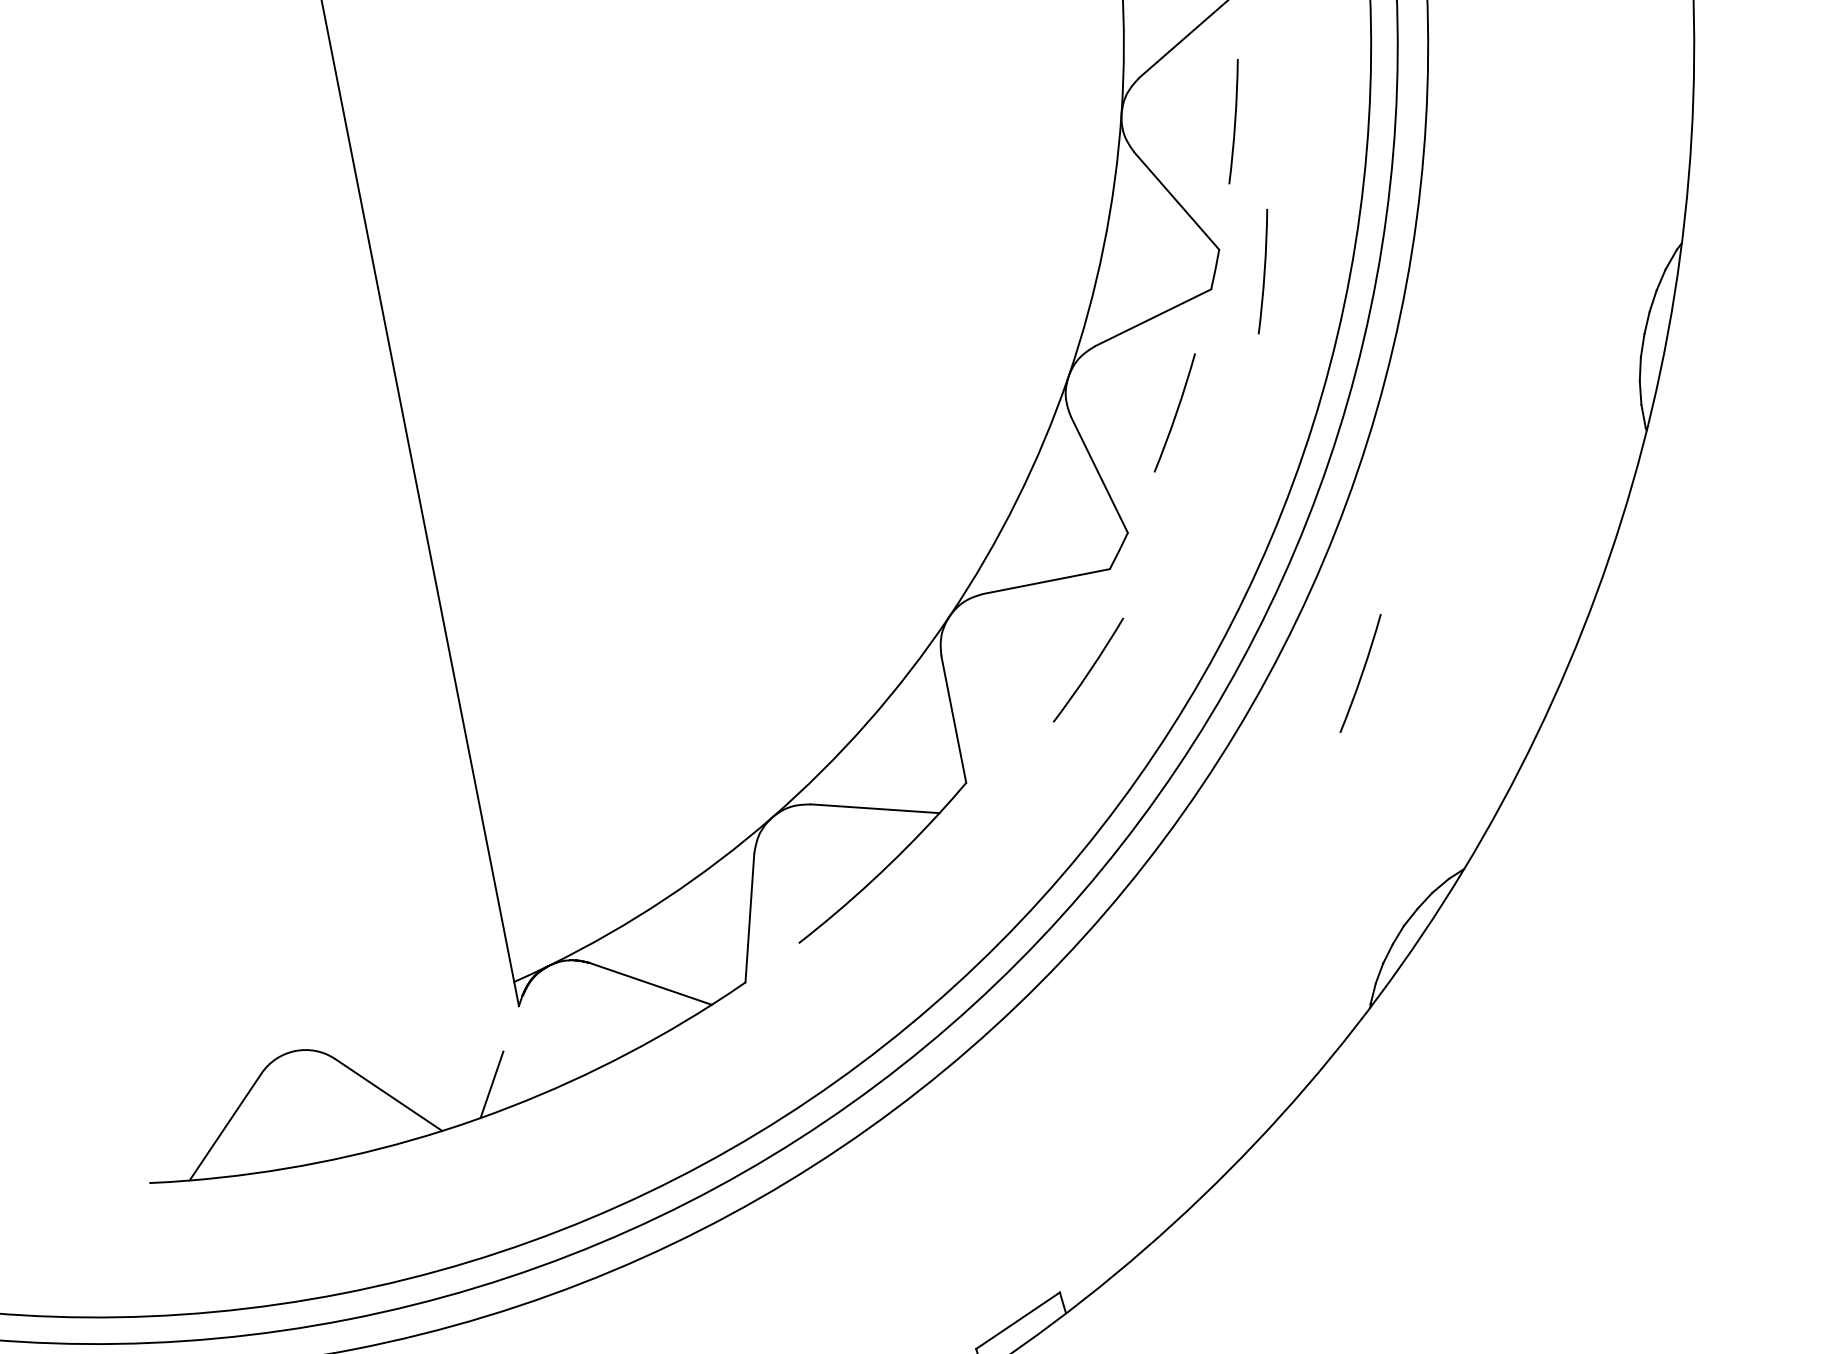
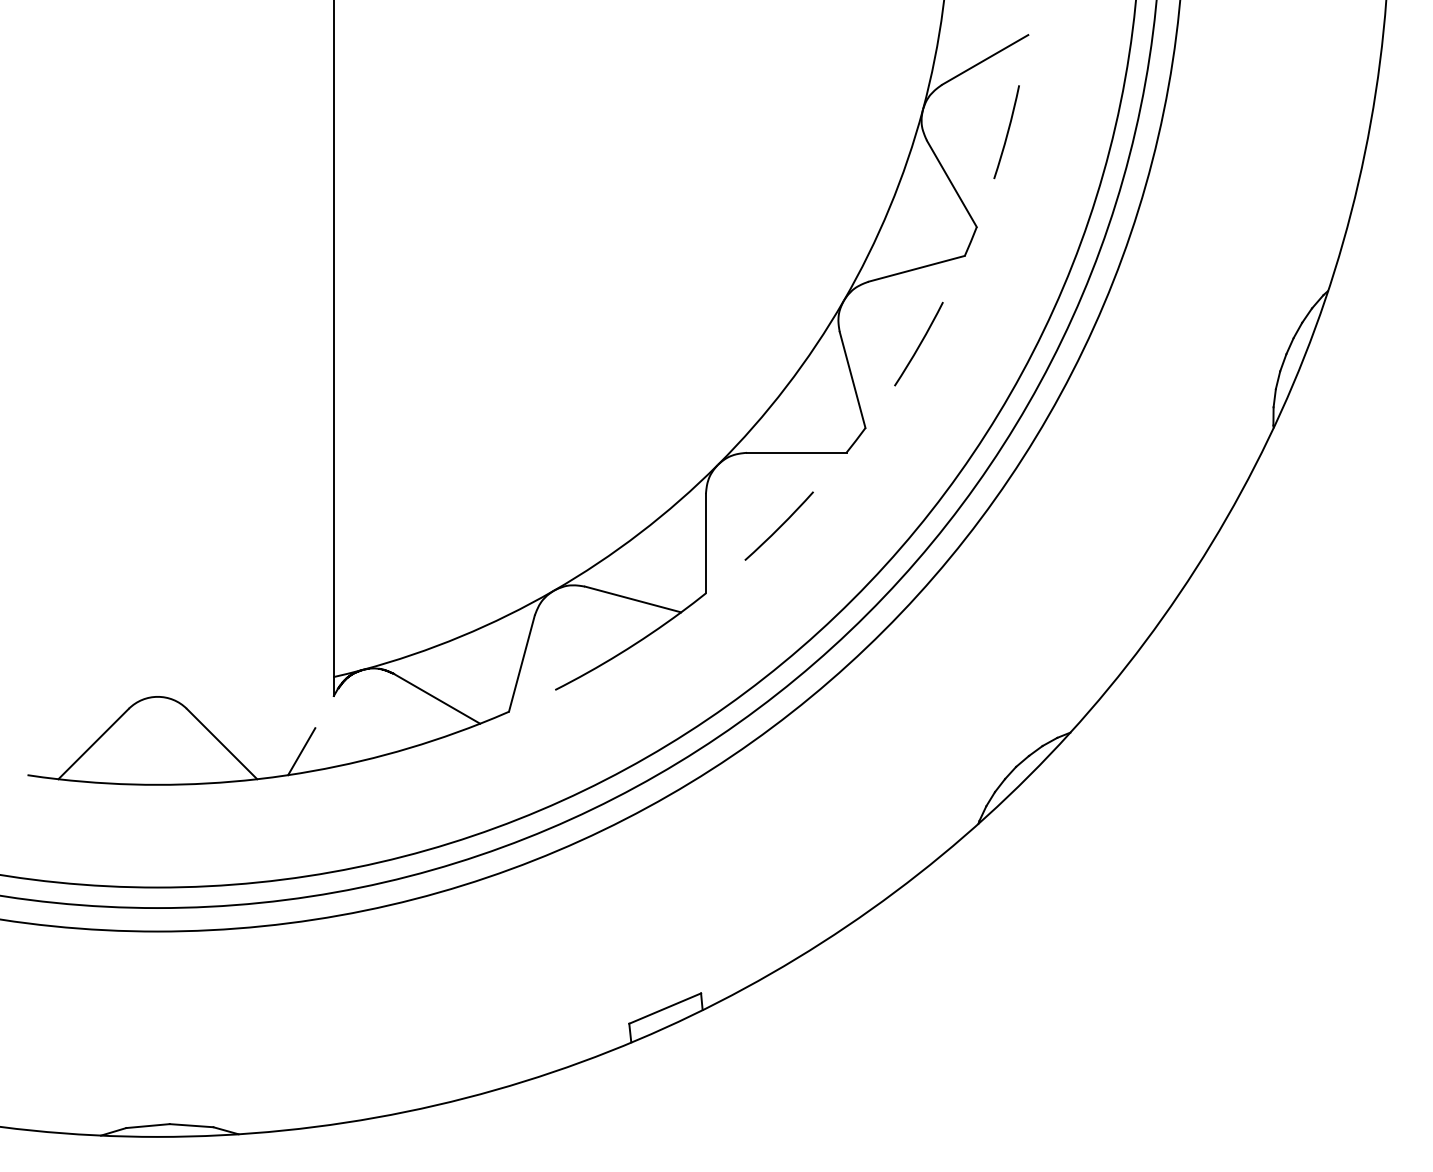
arc: (1264, 271) -> (1007, 250), removed
arc: (1088, 670) -> (779, 526), moved
arc: (1361, 672) -> (1021, 568), removed

